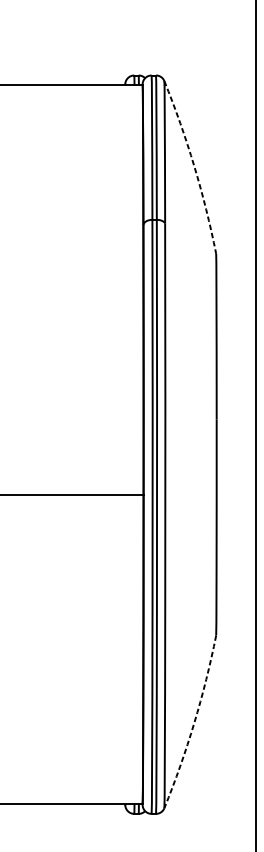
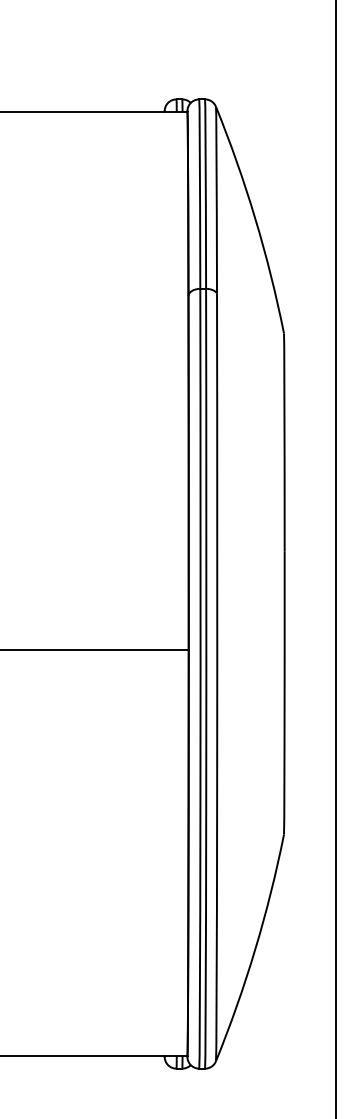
arc: (194, 166) -> (255, 218), dashed -> solid
arc: (194, 723) -> (255, 949), dashed -> solid

